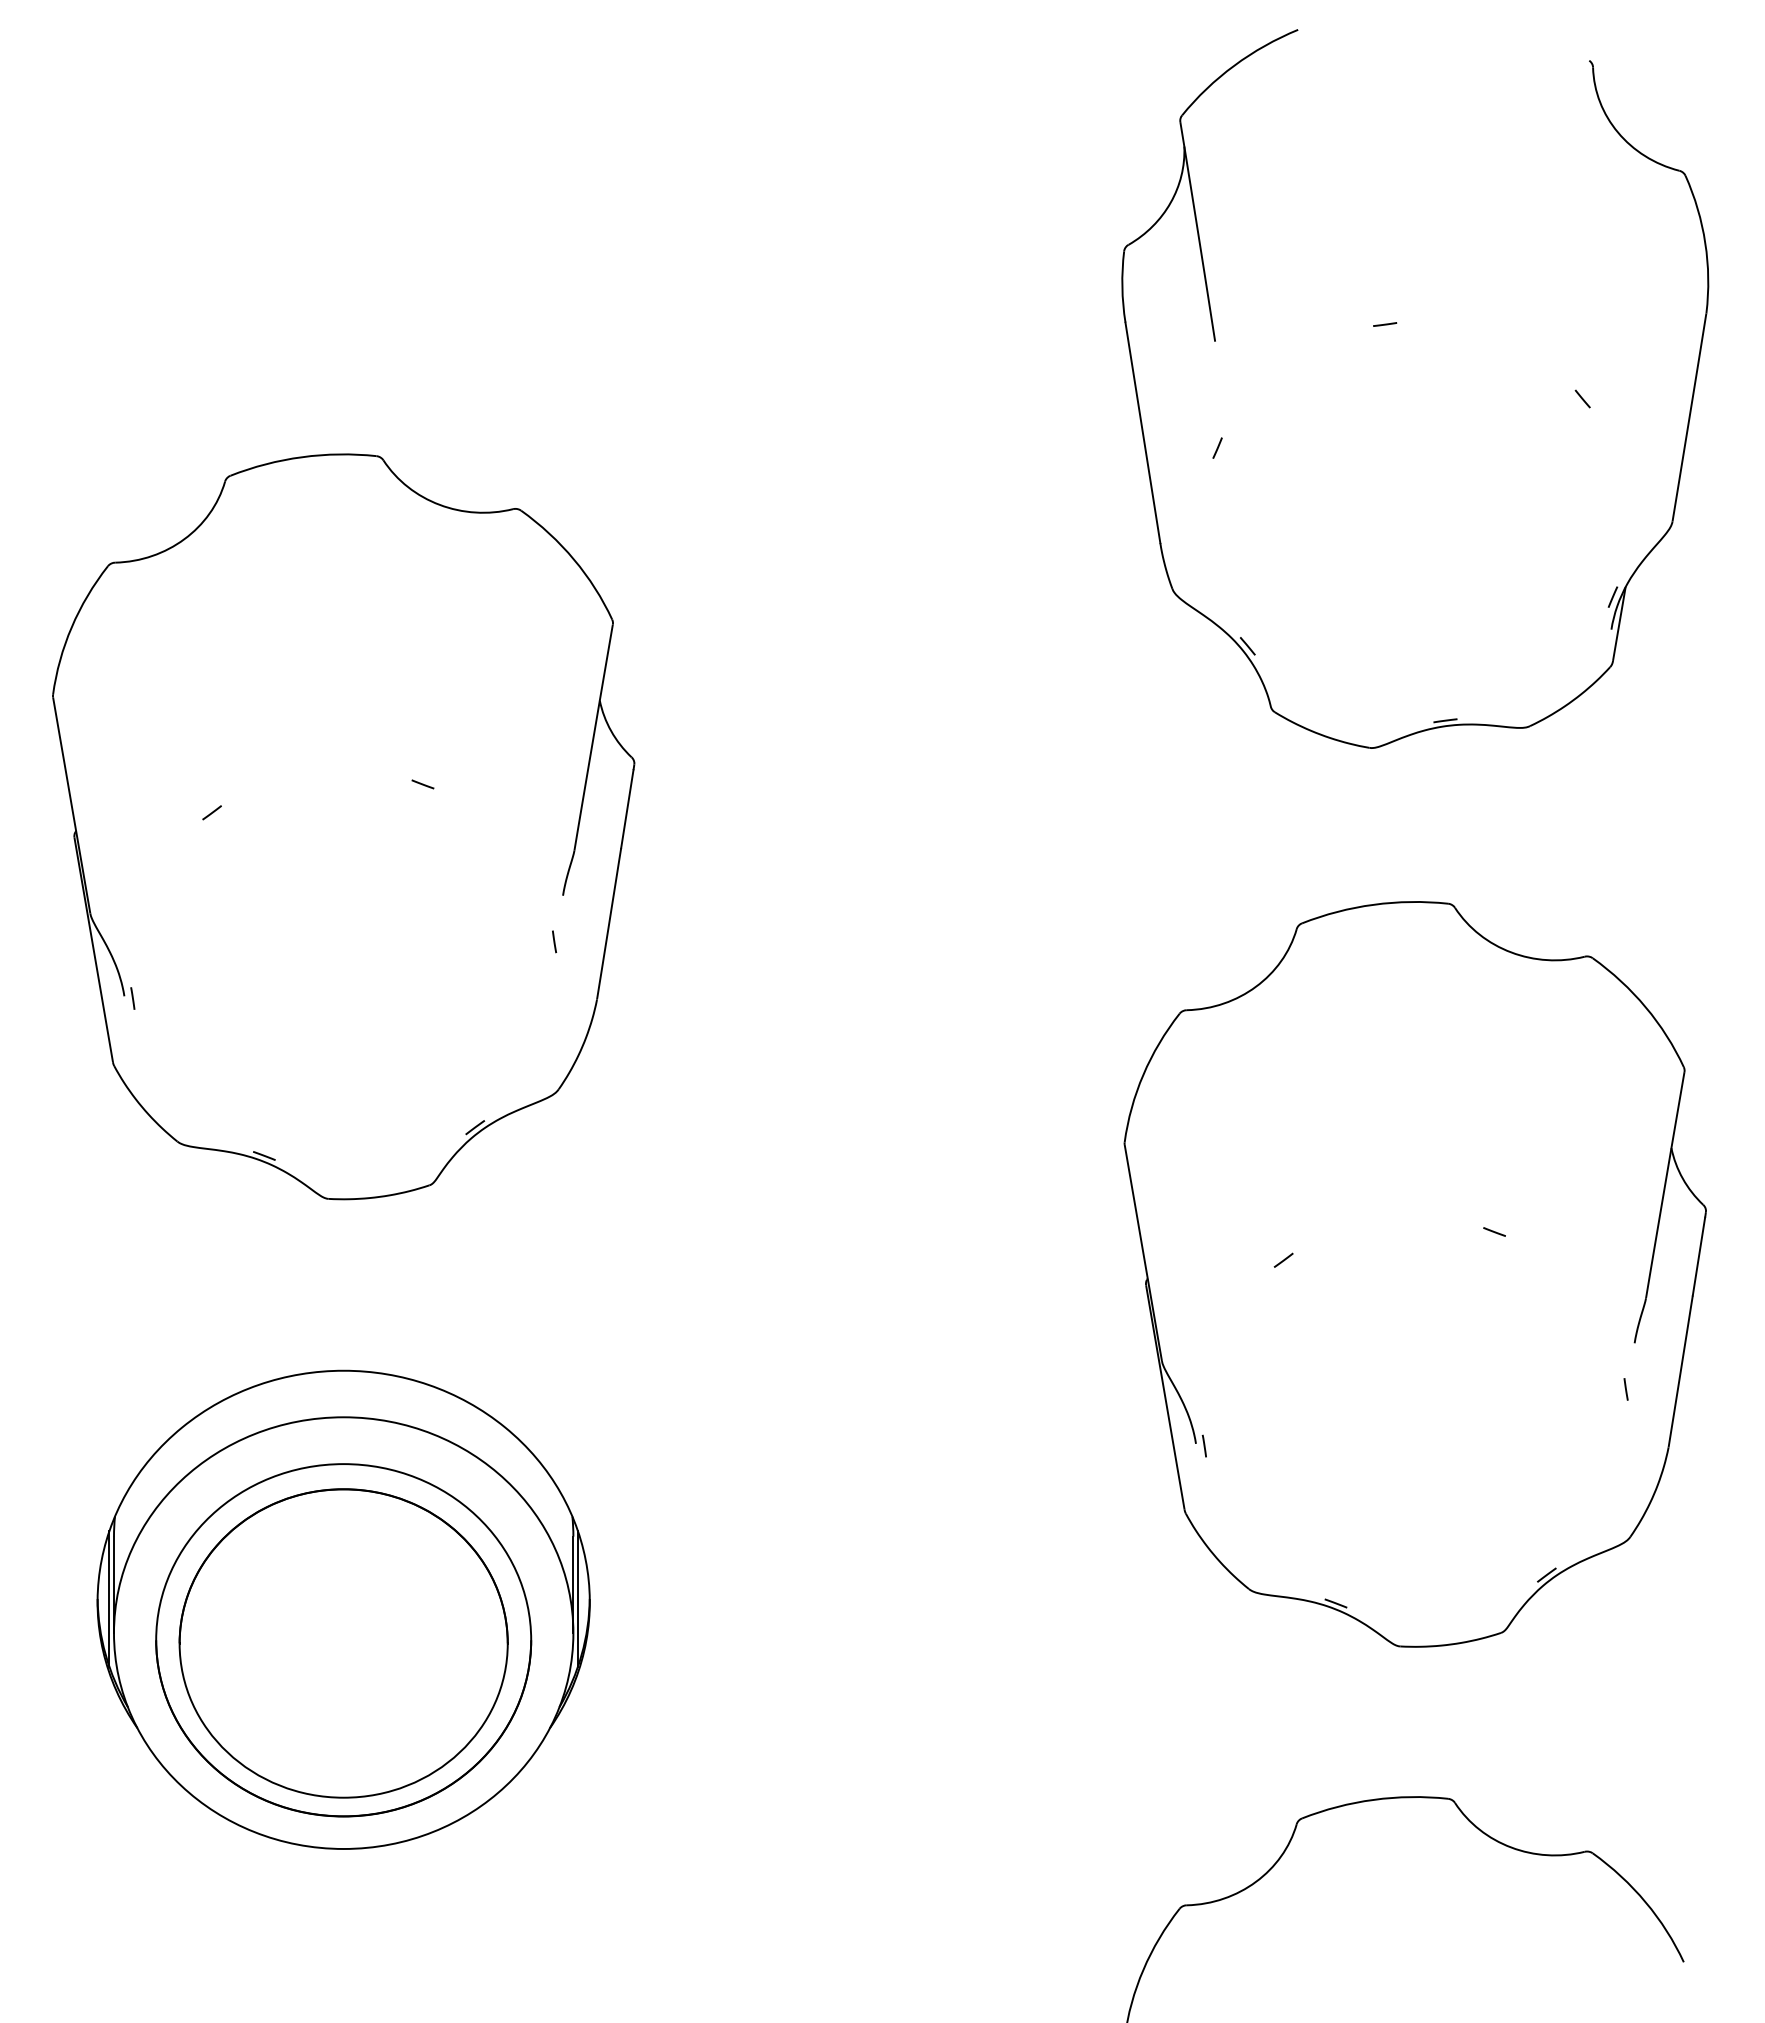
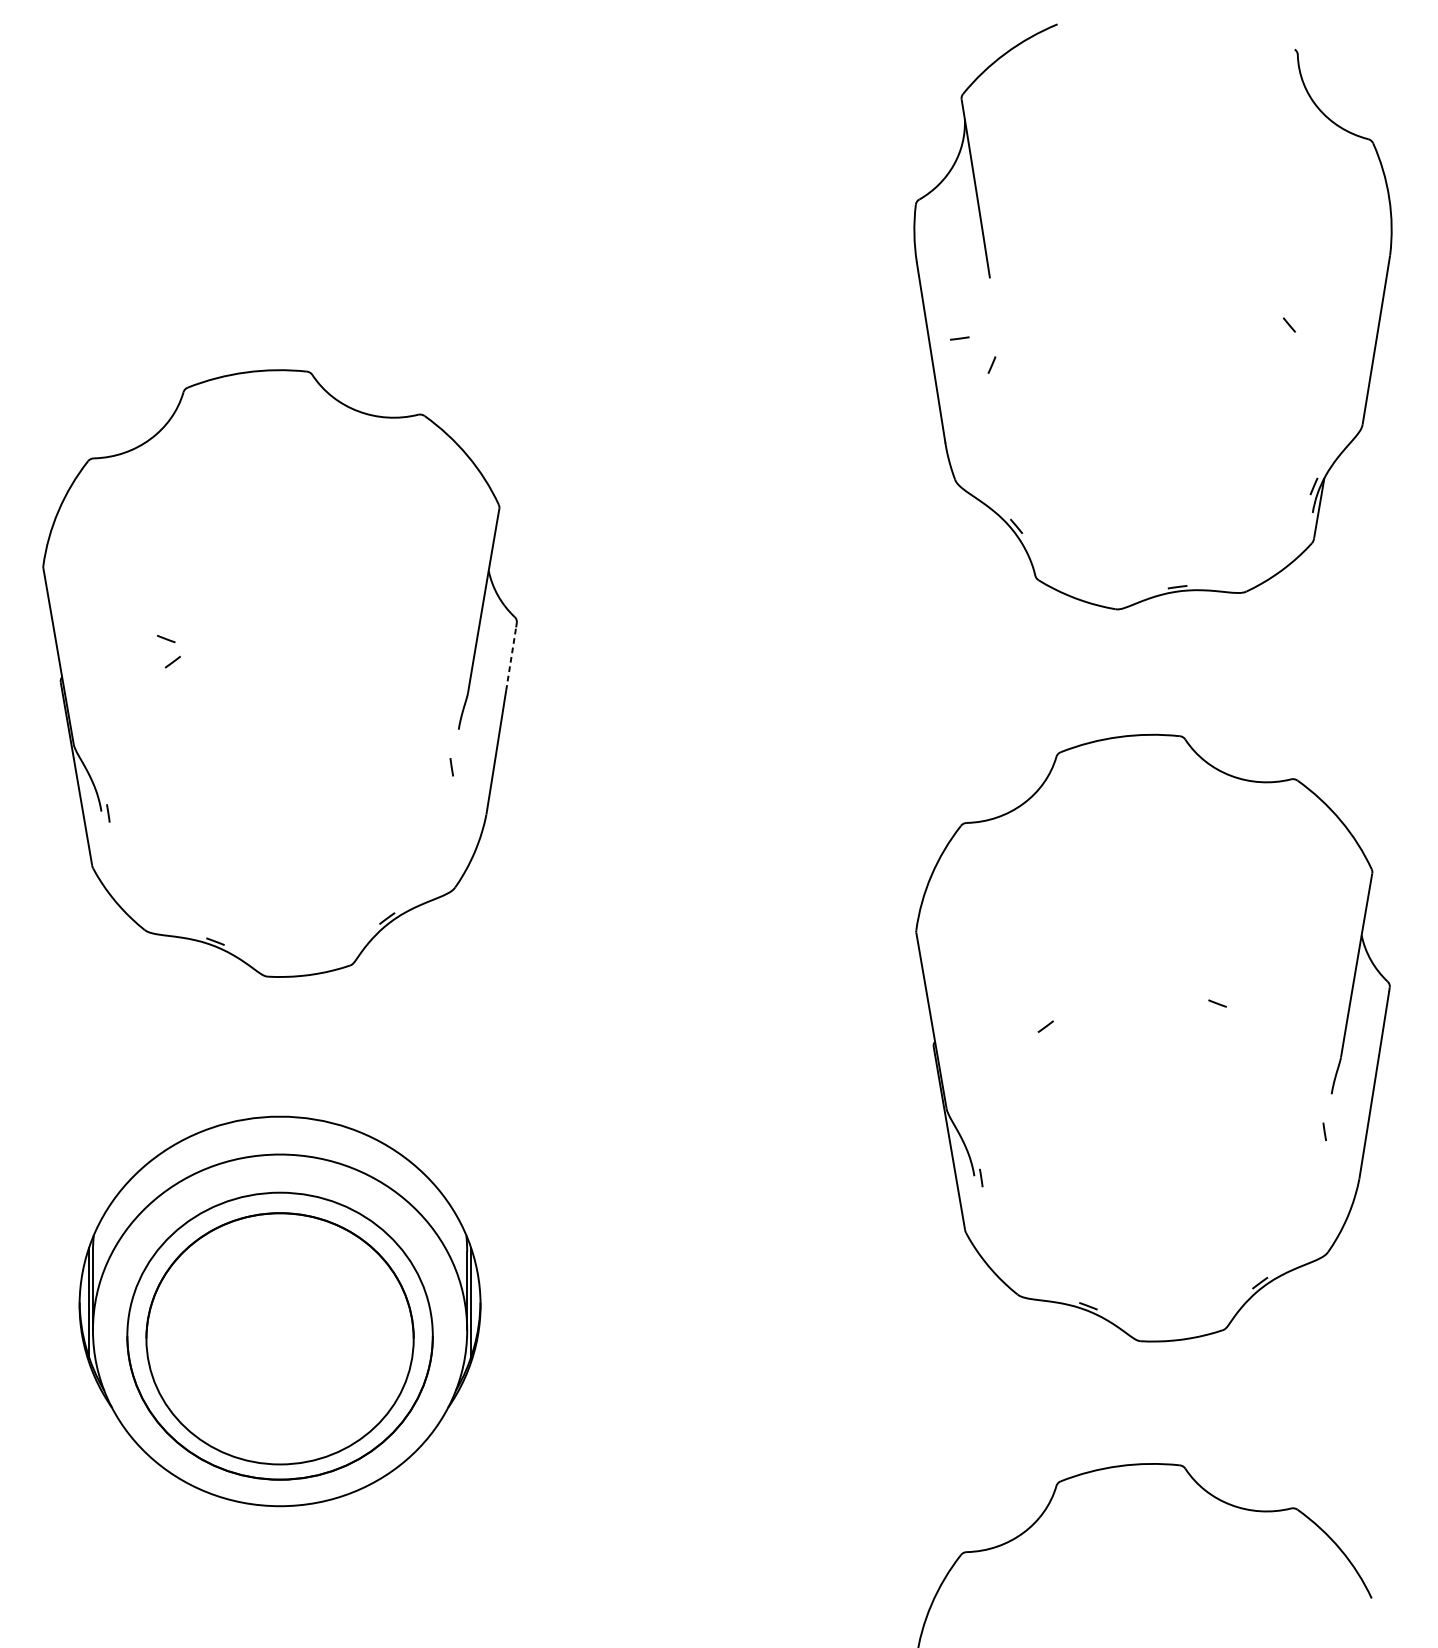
line: (1385, 324) -> (960, 338), moved
line: (422, 784) -> (165, 639), moved
line: (627, 808) -> (511, 658), solid -> dashed

